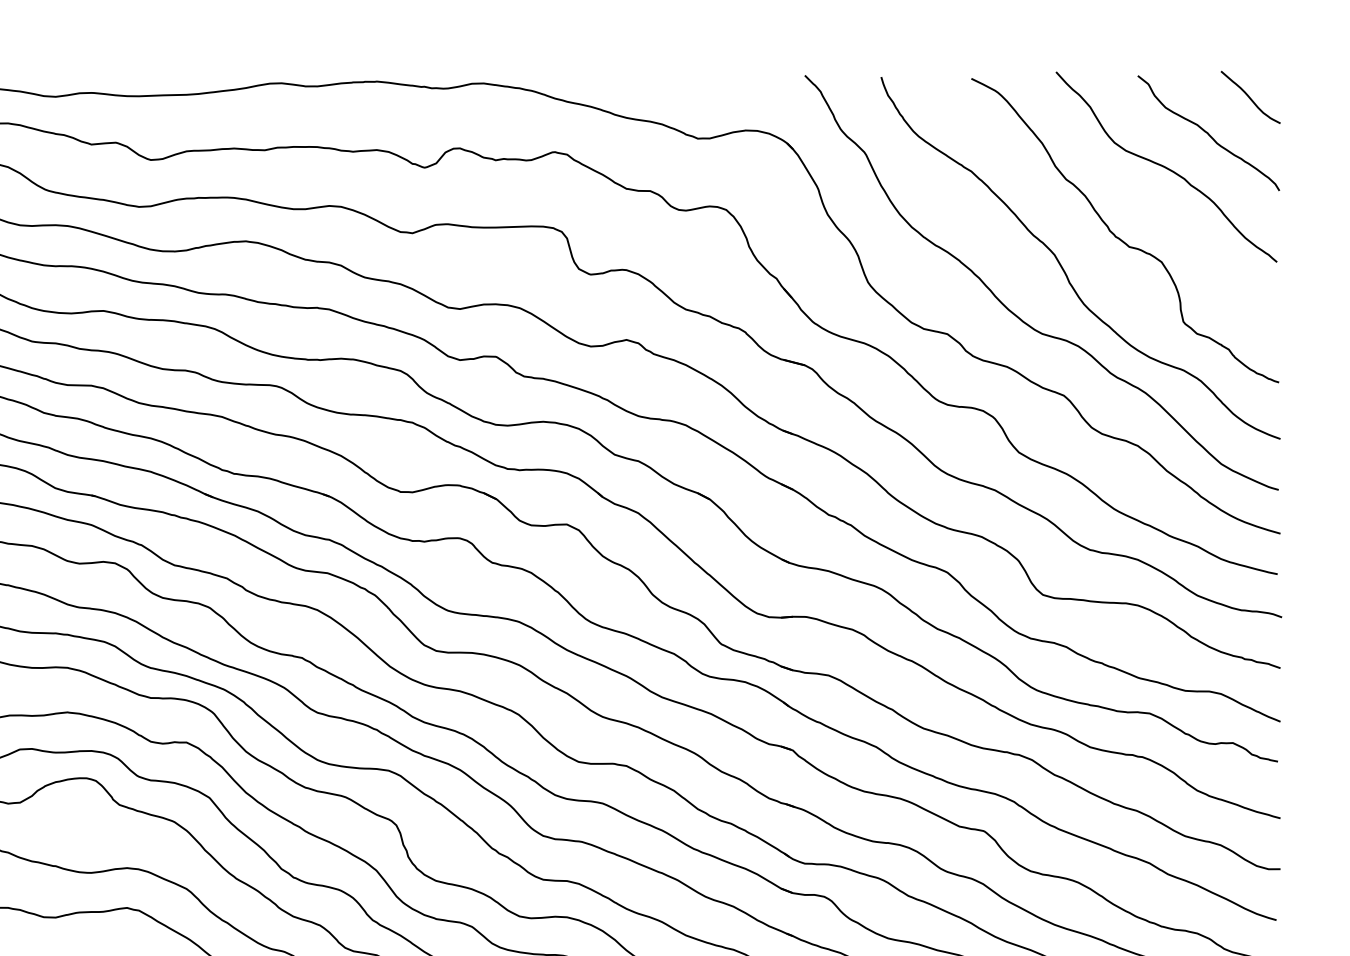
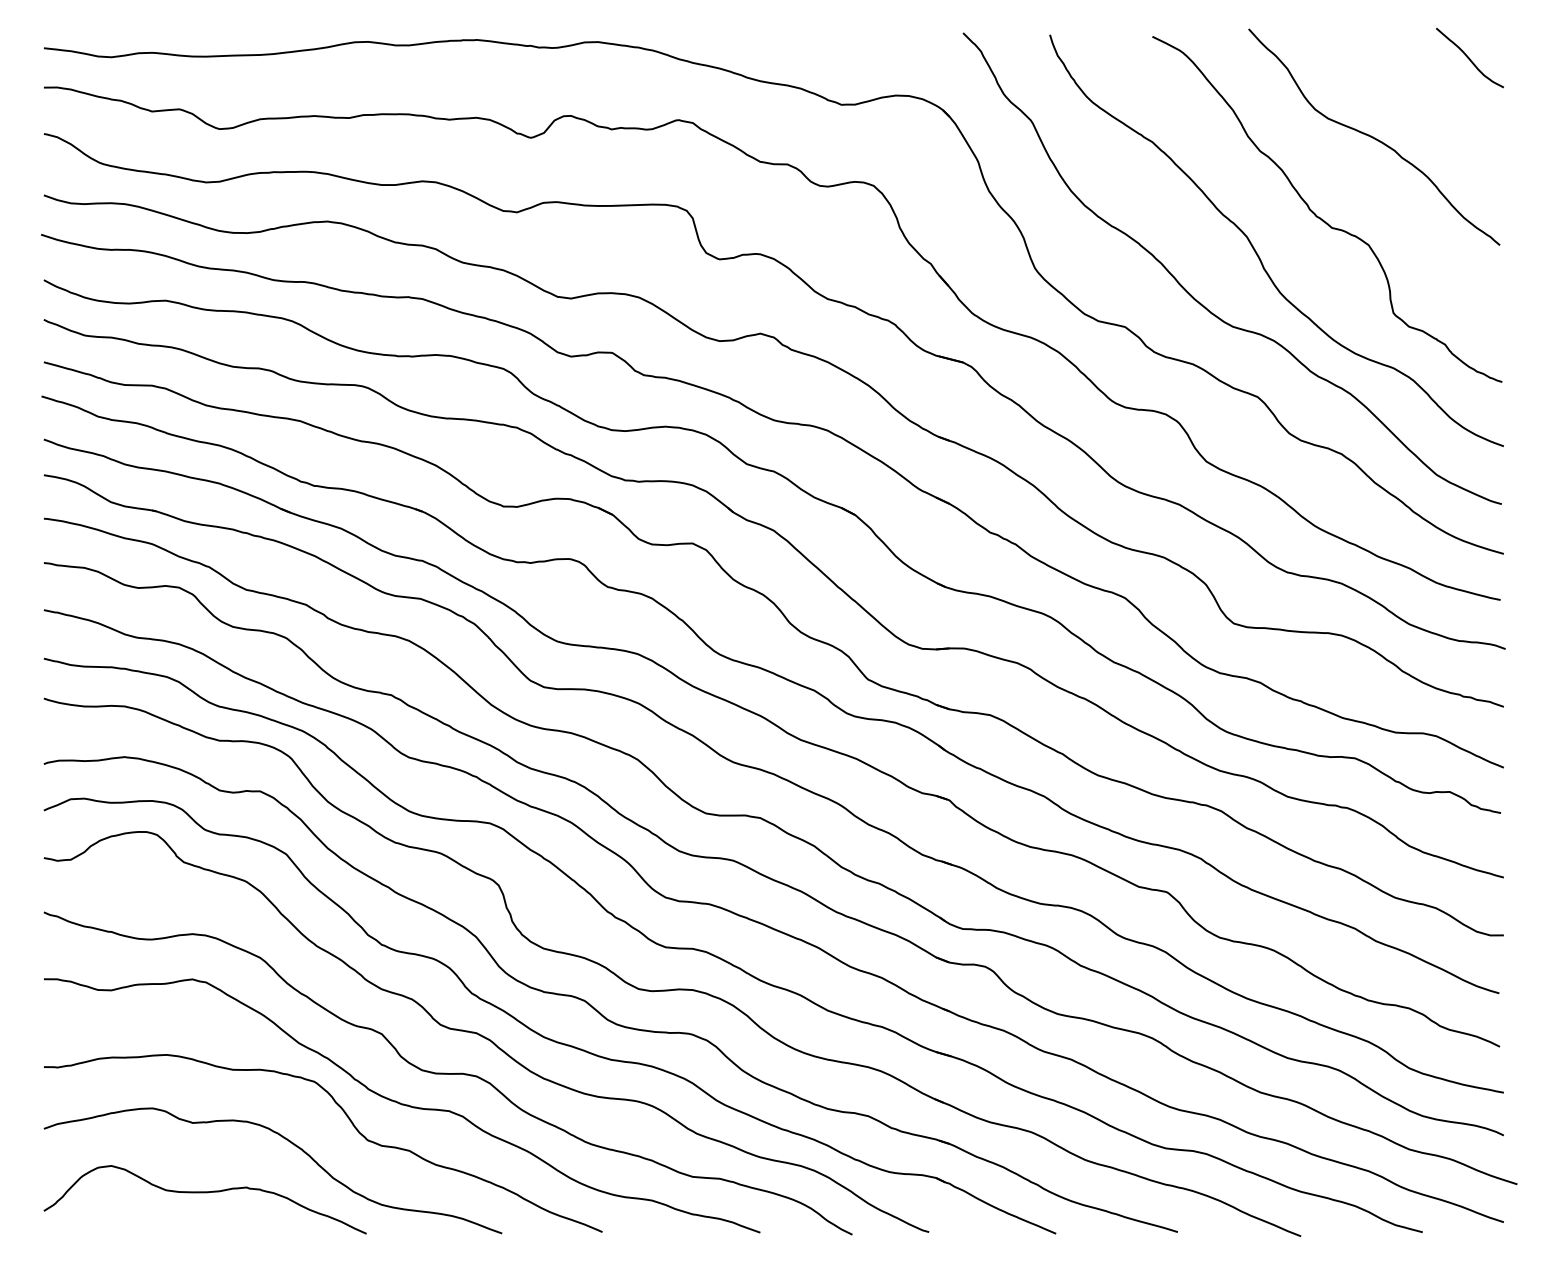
curve: (1208, 133) -> (1422, 98), removed

